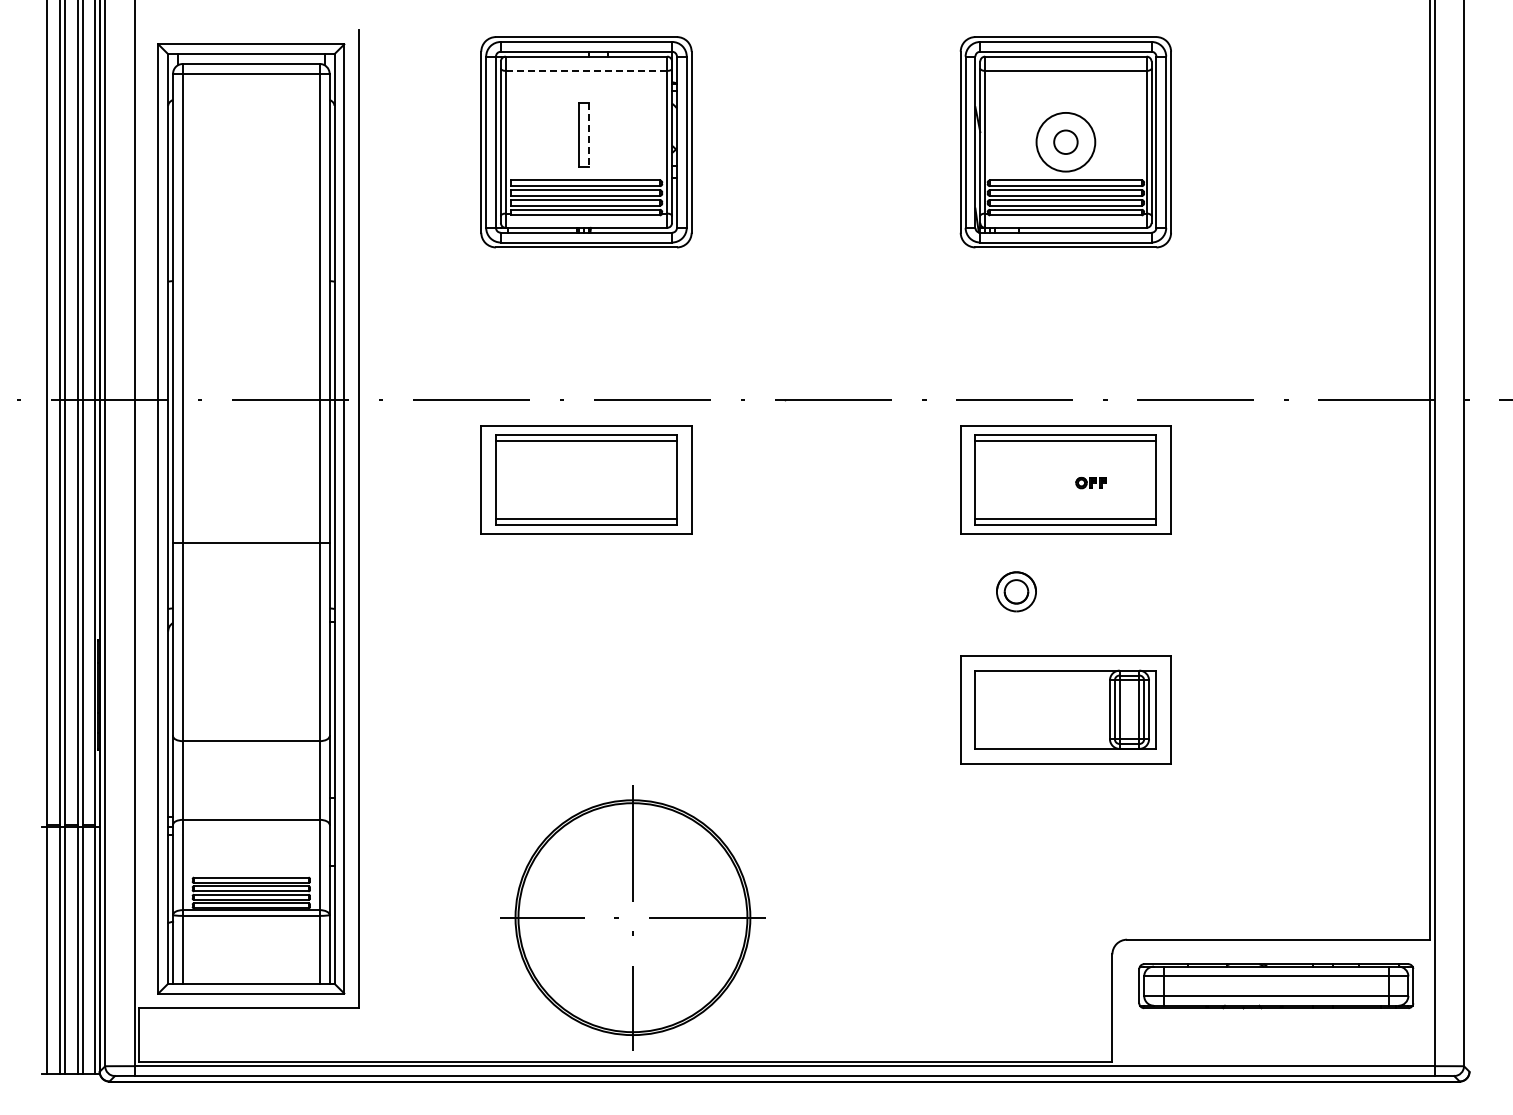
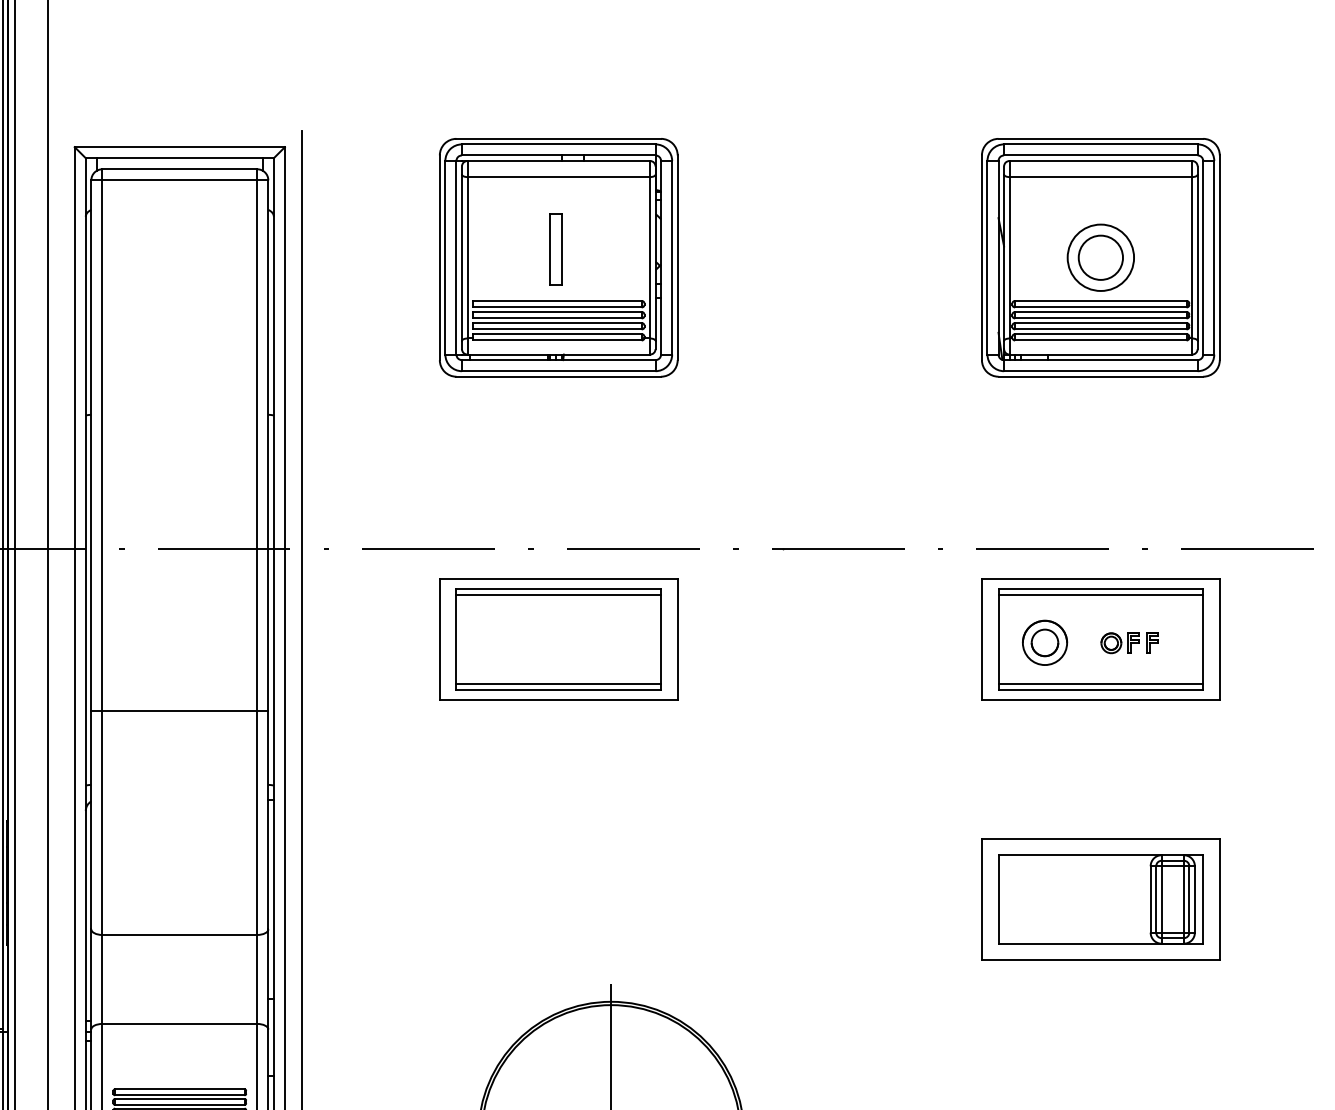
line: (586, 70) -> (558, 176), dashed -> solid
line: (588, 134) -> (561, 249), dashed -> solid
circle: (1065, 141) -> (1100, 256), size x1.67
part: (1090, 482) -> (1128, 642), size x1.67
part: (1016, 591) -> (1044, 642), moved

